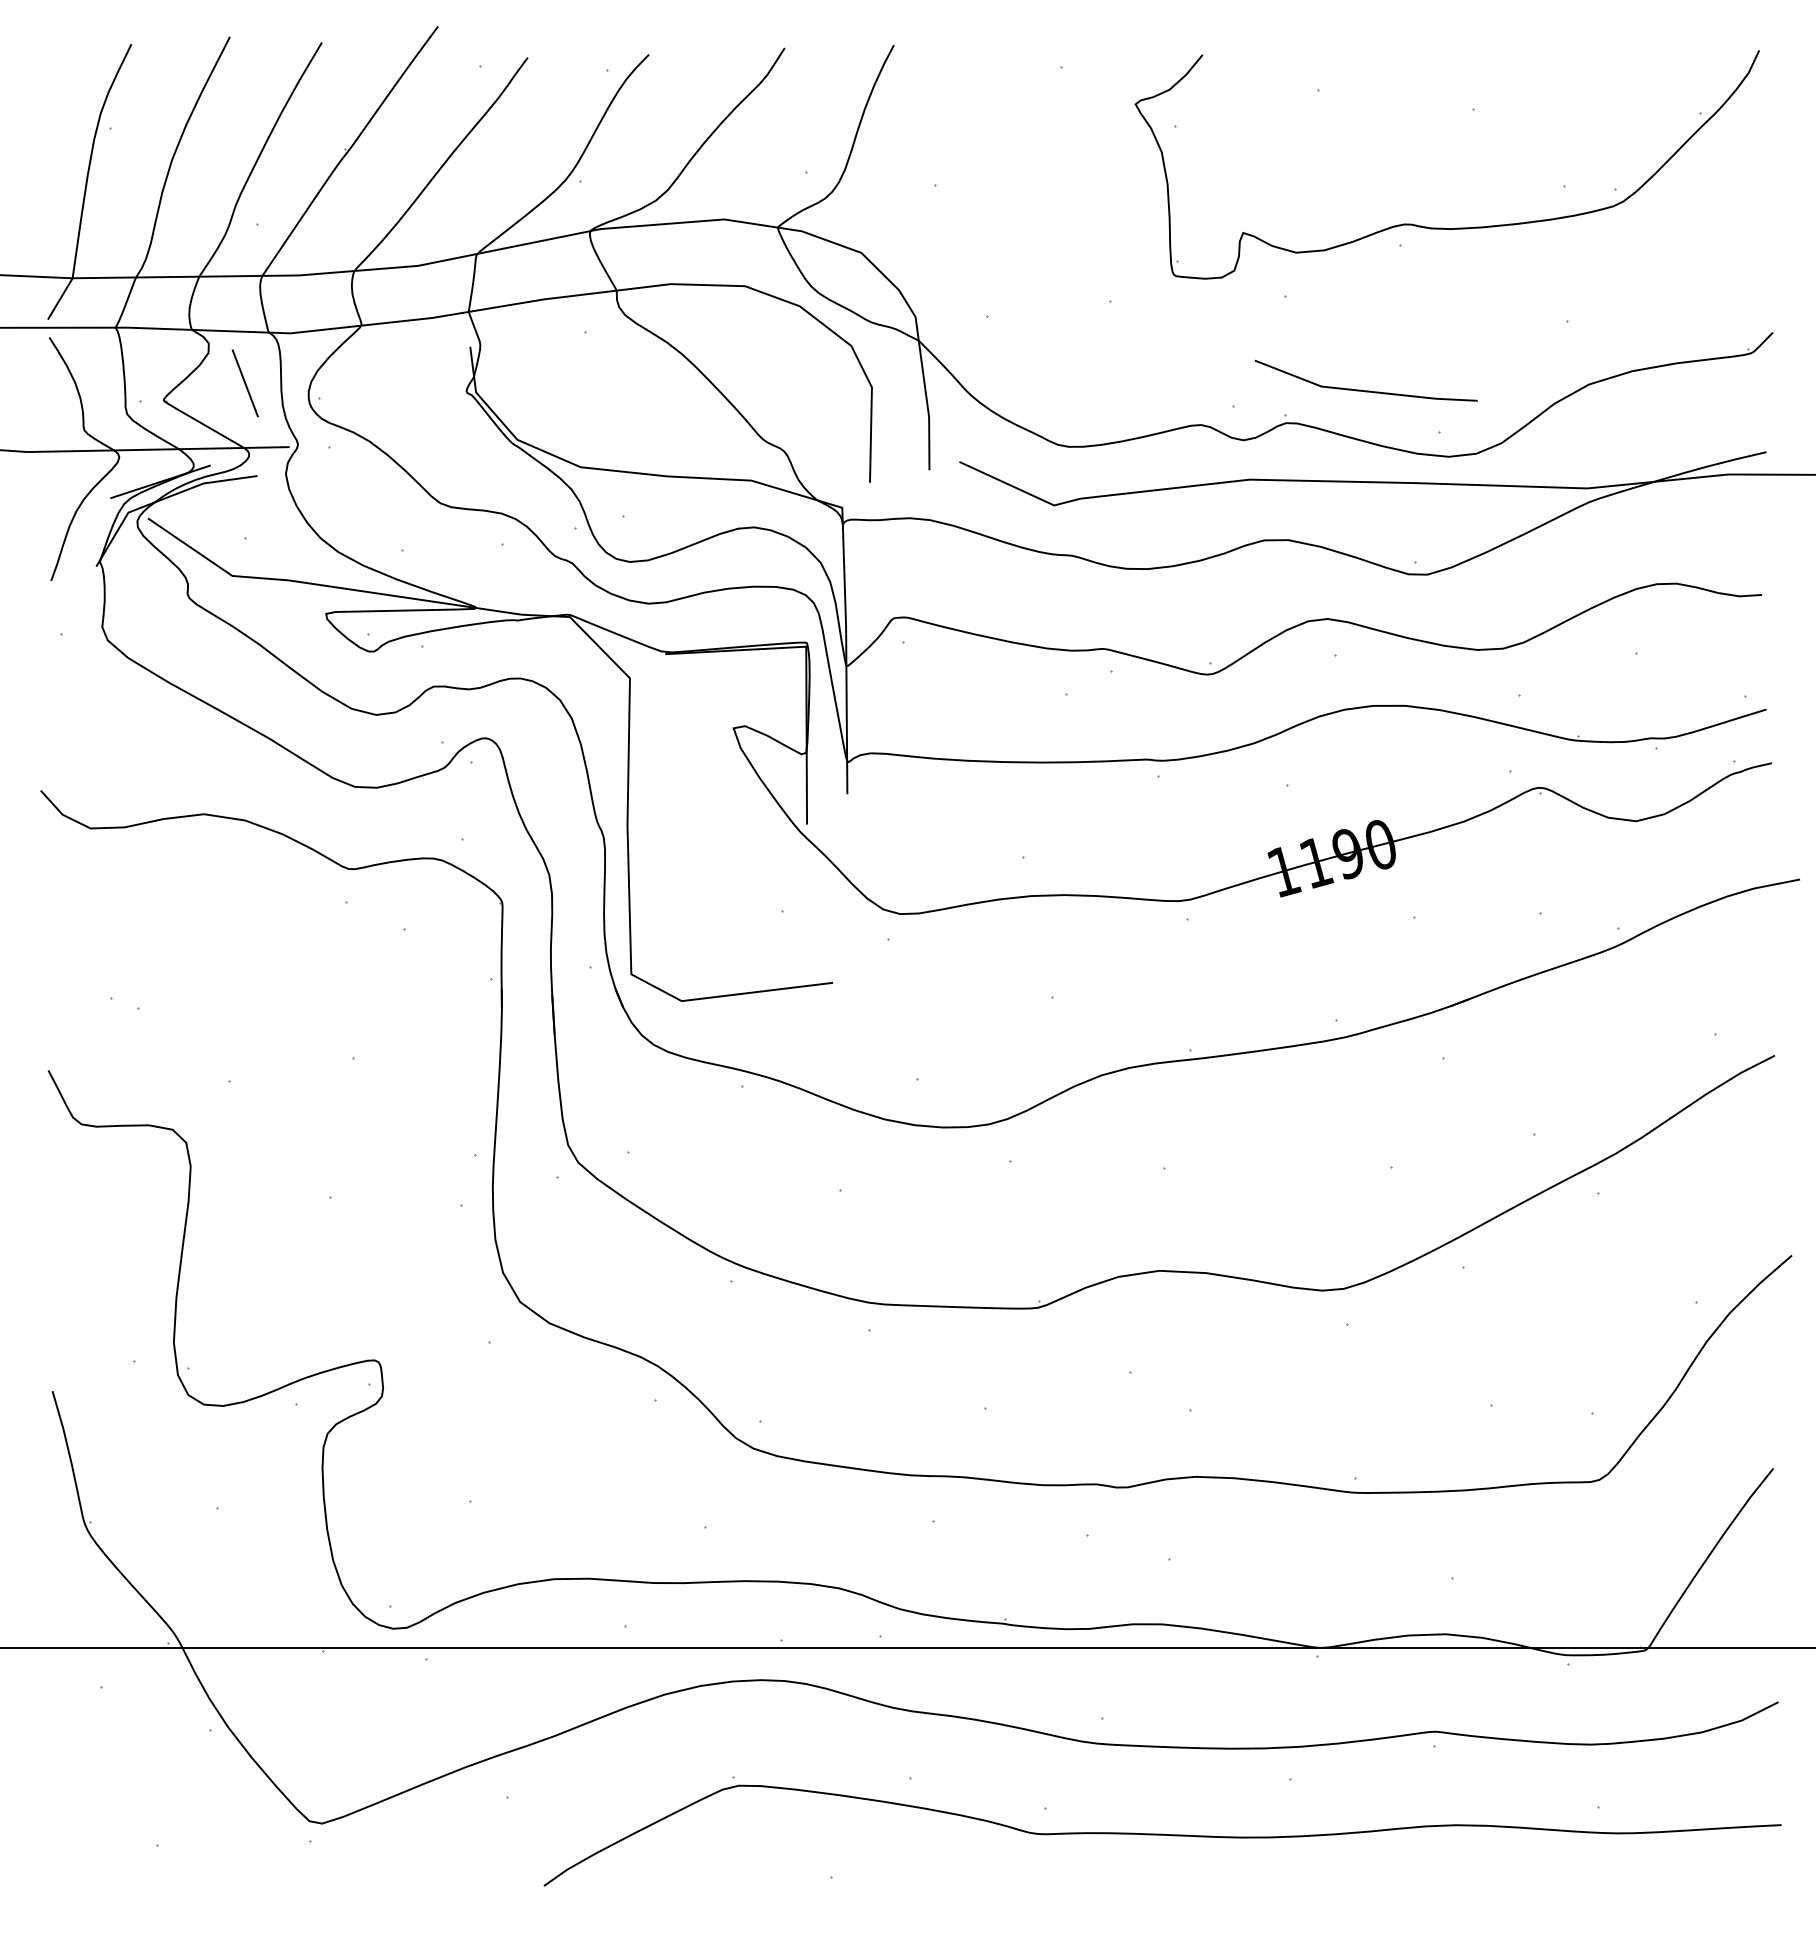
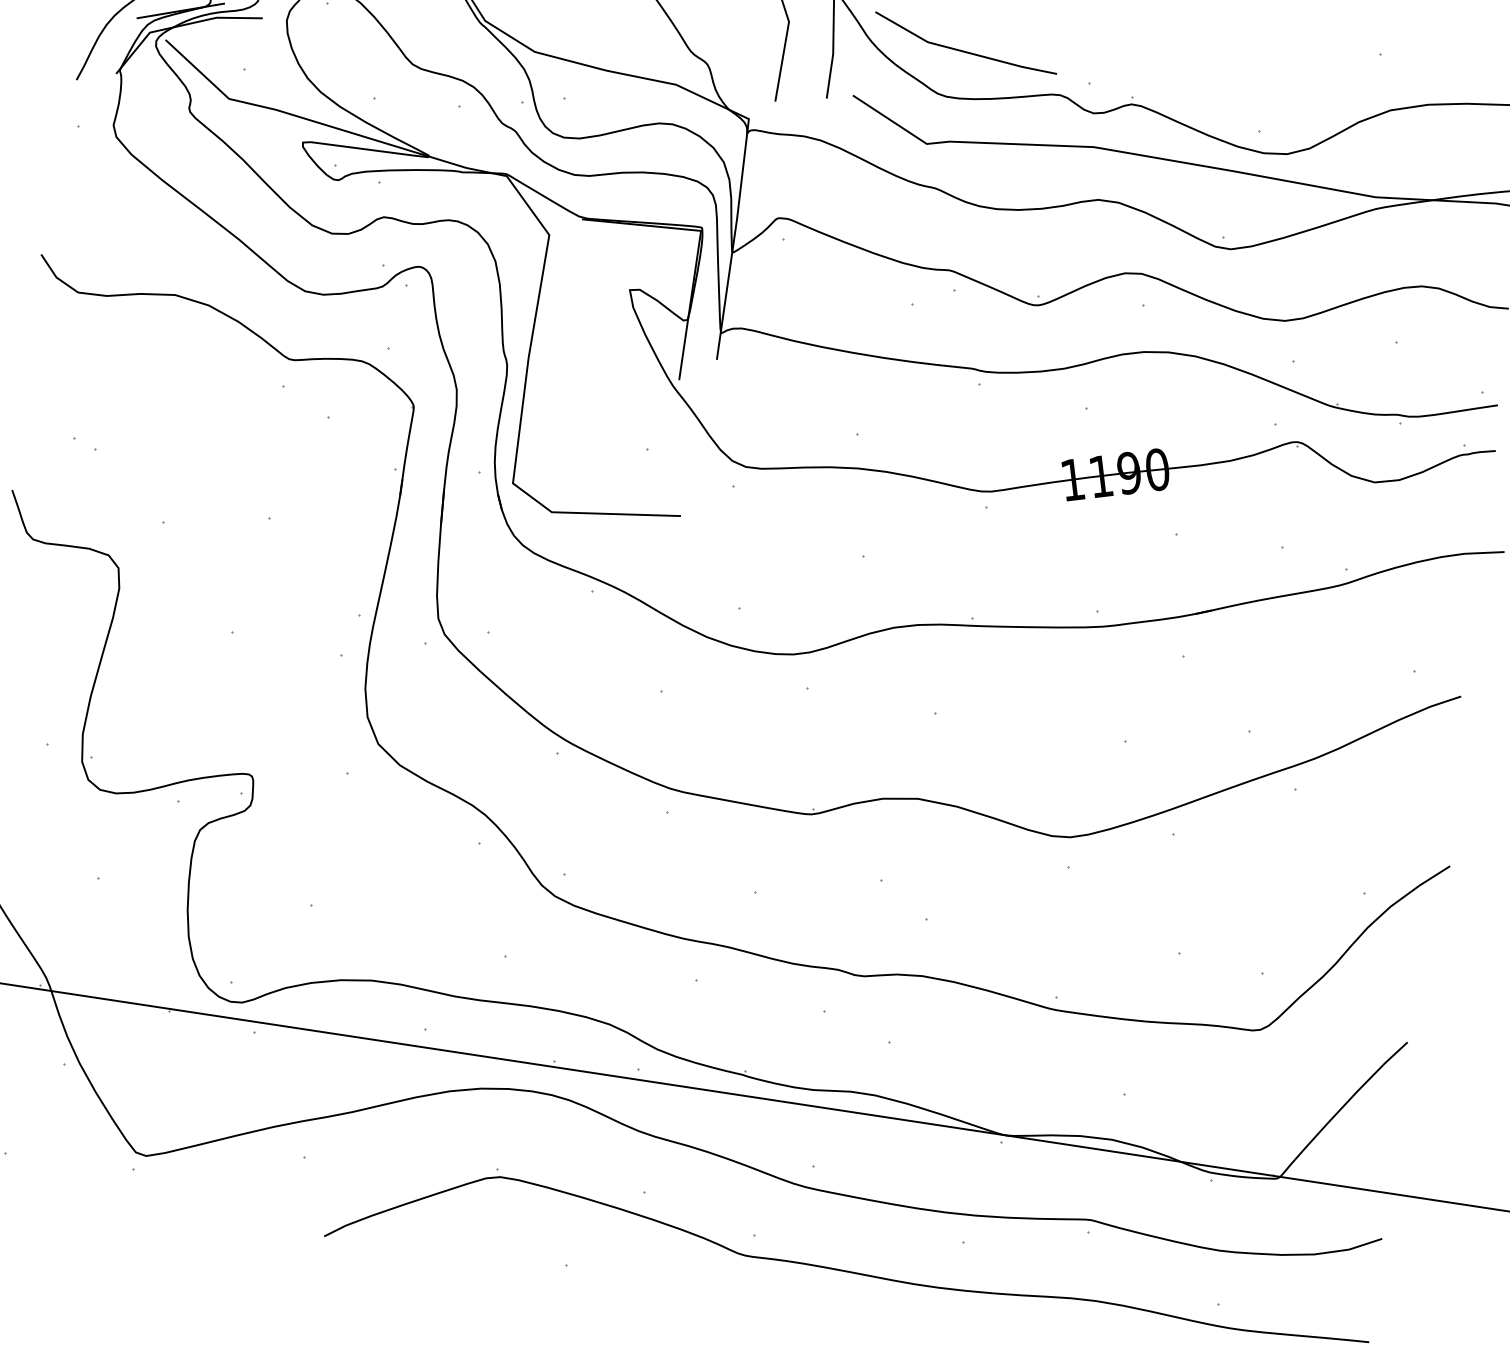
line: (1361, 389) -> (961, 49), moved

